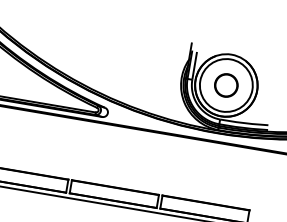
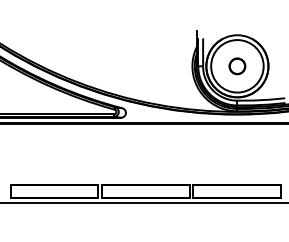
circle: (226, 85) -> (237, 66), size x0.7

